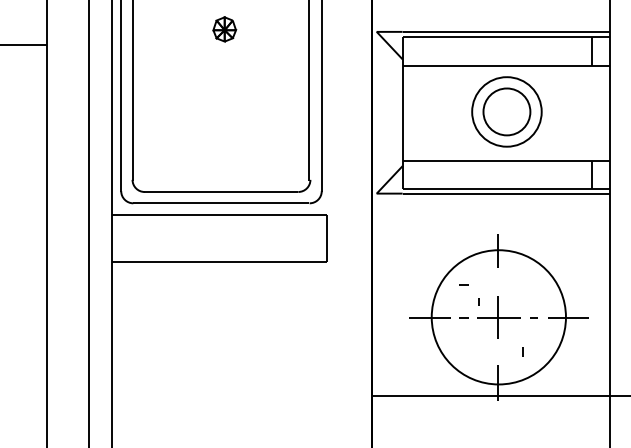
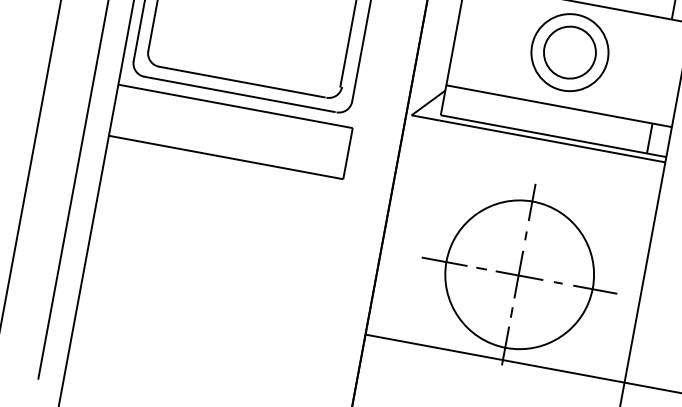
curve: (463, 284) -> (487, 231), removed
curve: (478, 301) -> (525, 235), moved
curve: (522, 351) -> (511, 311), moved

